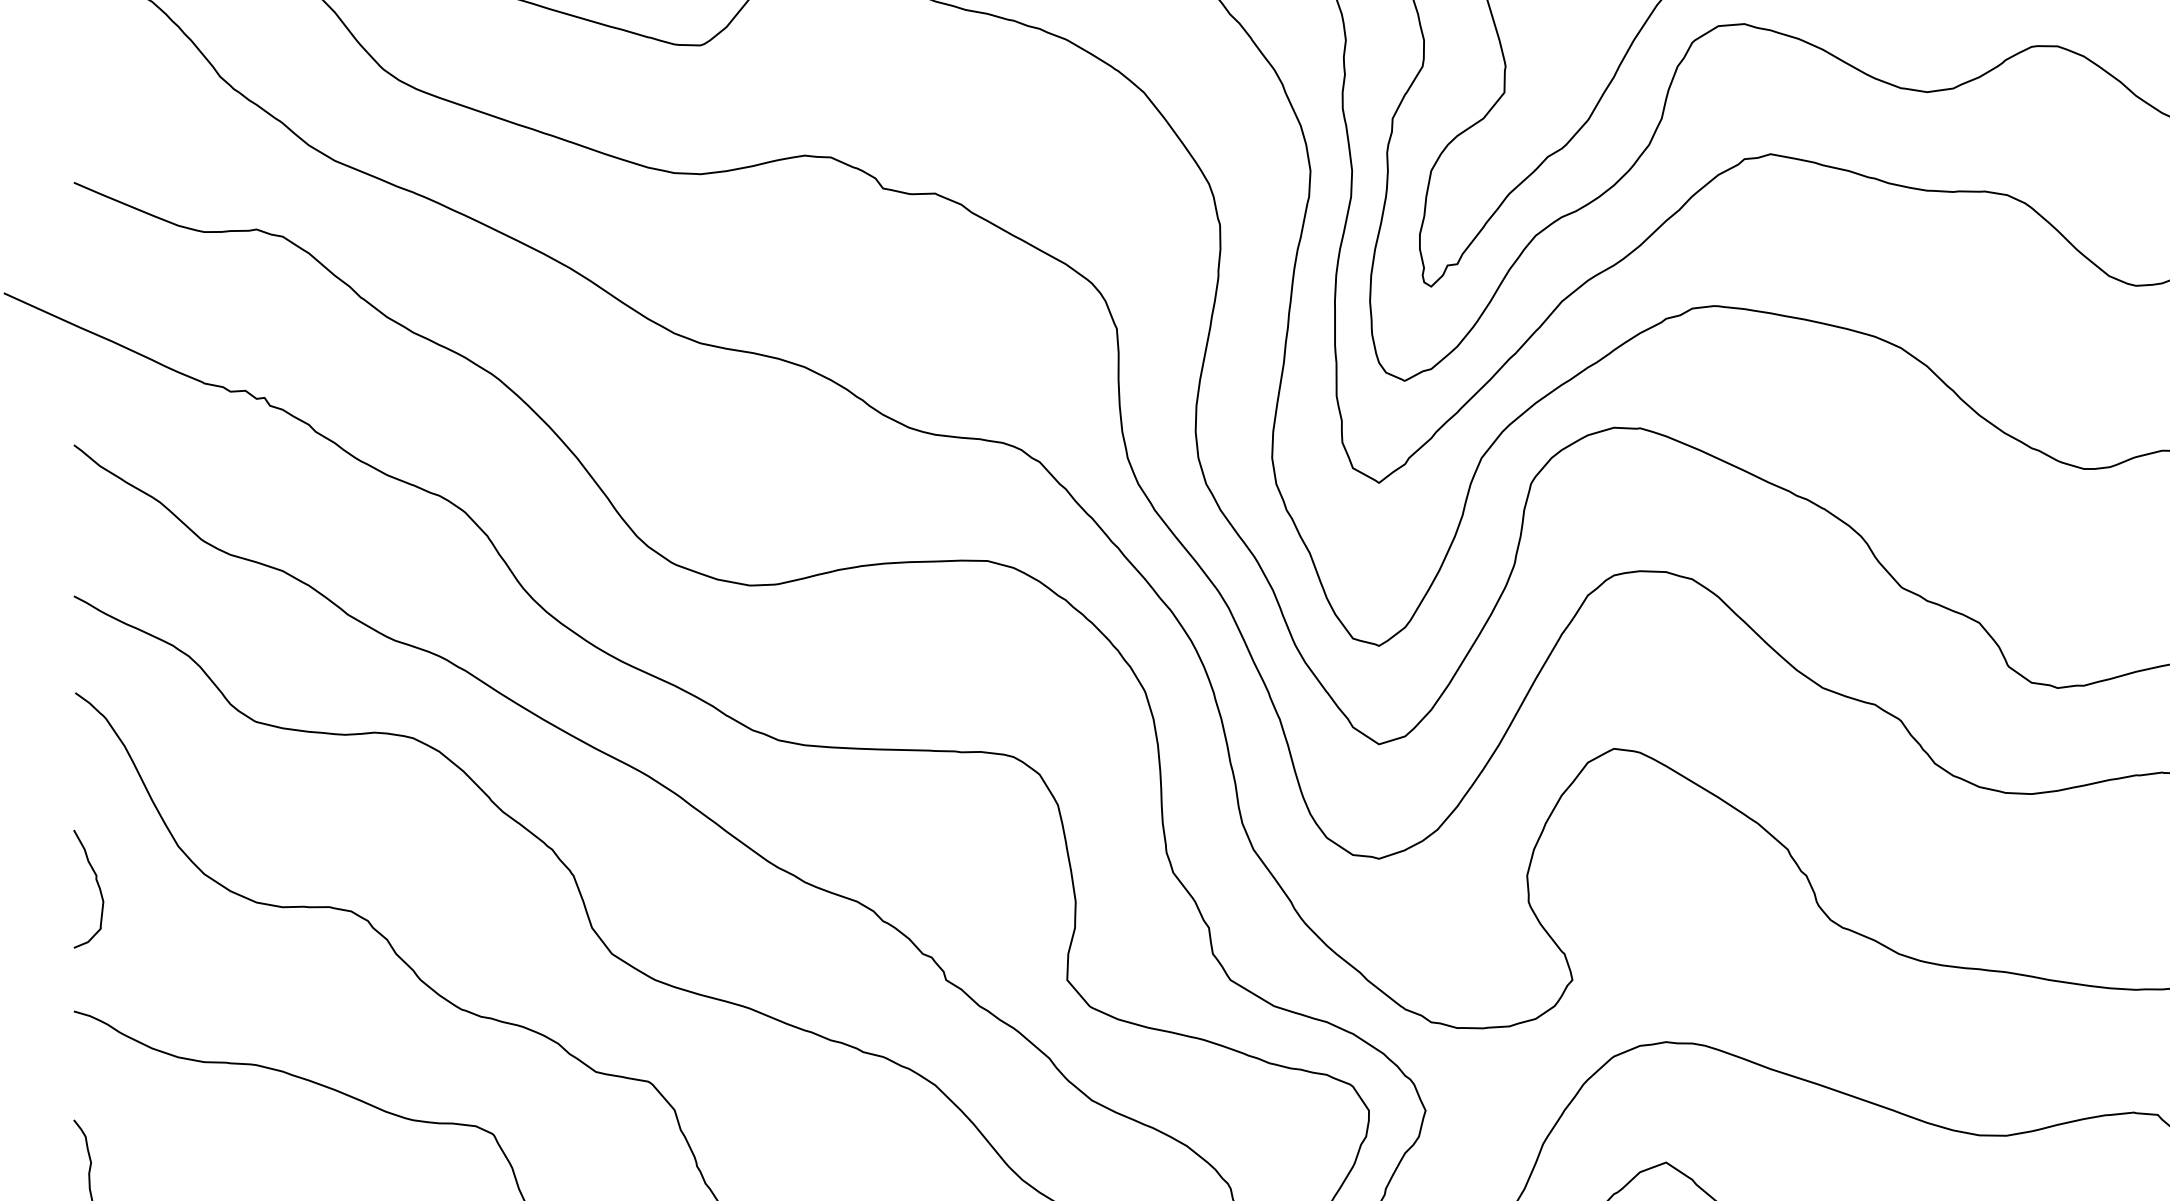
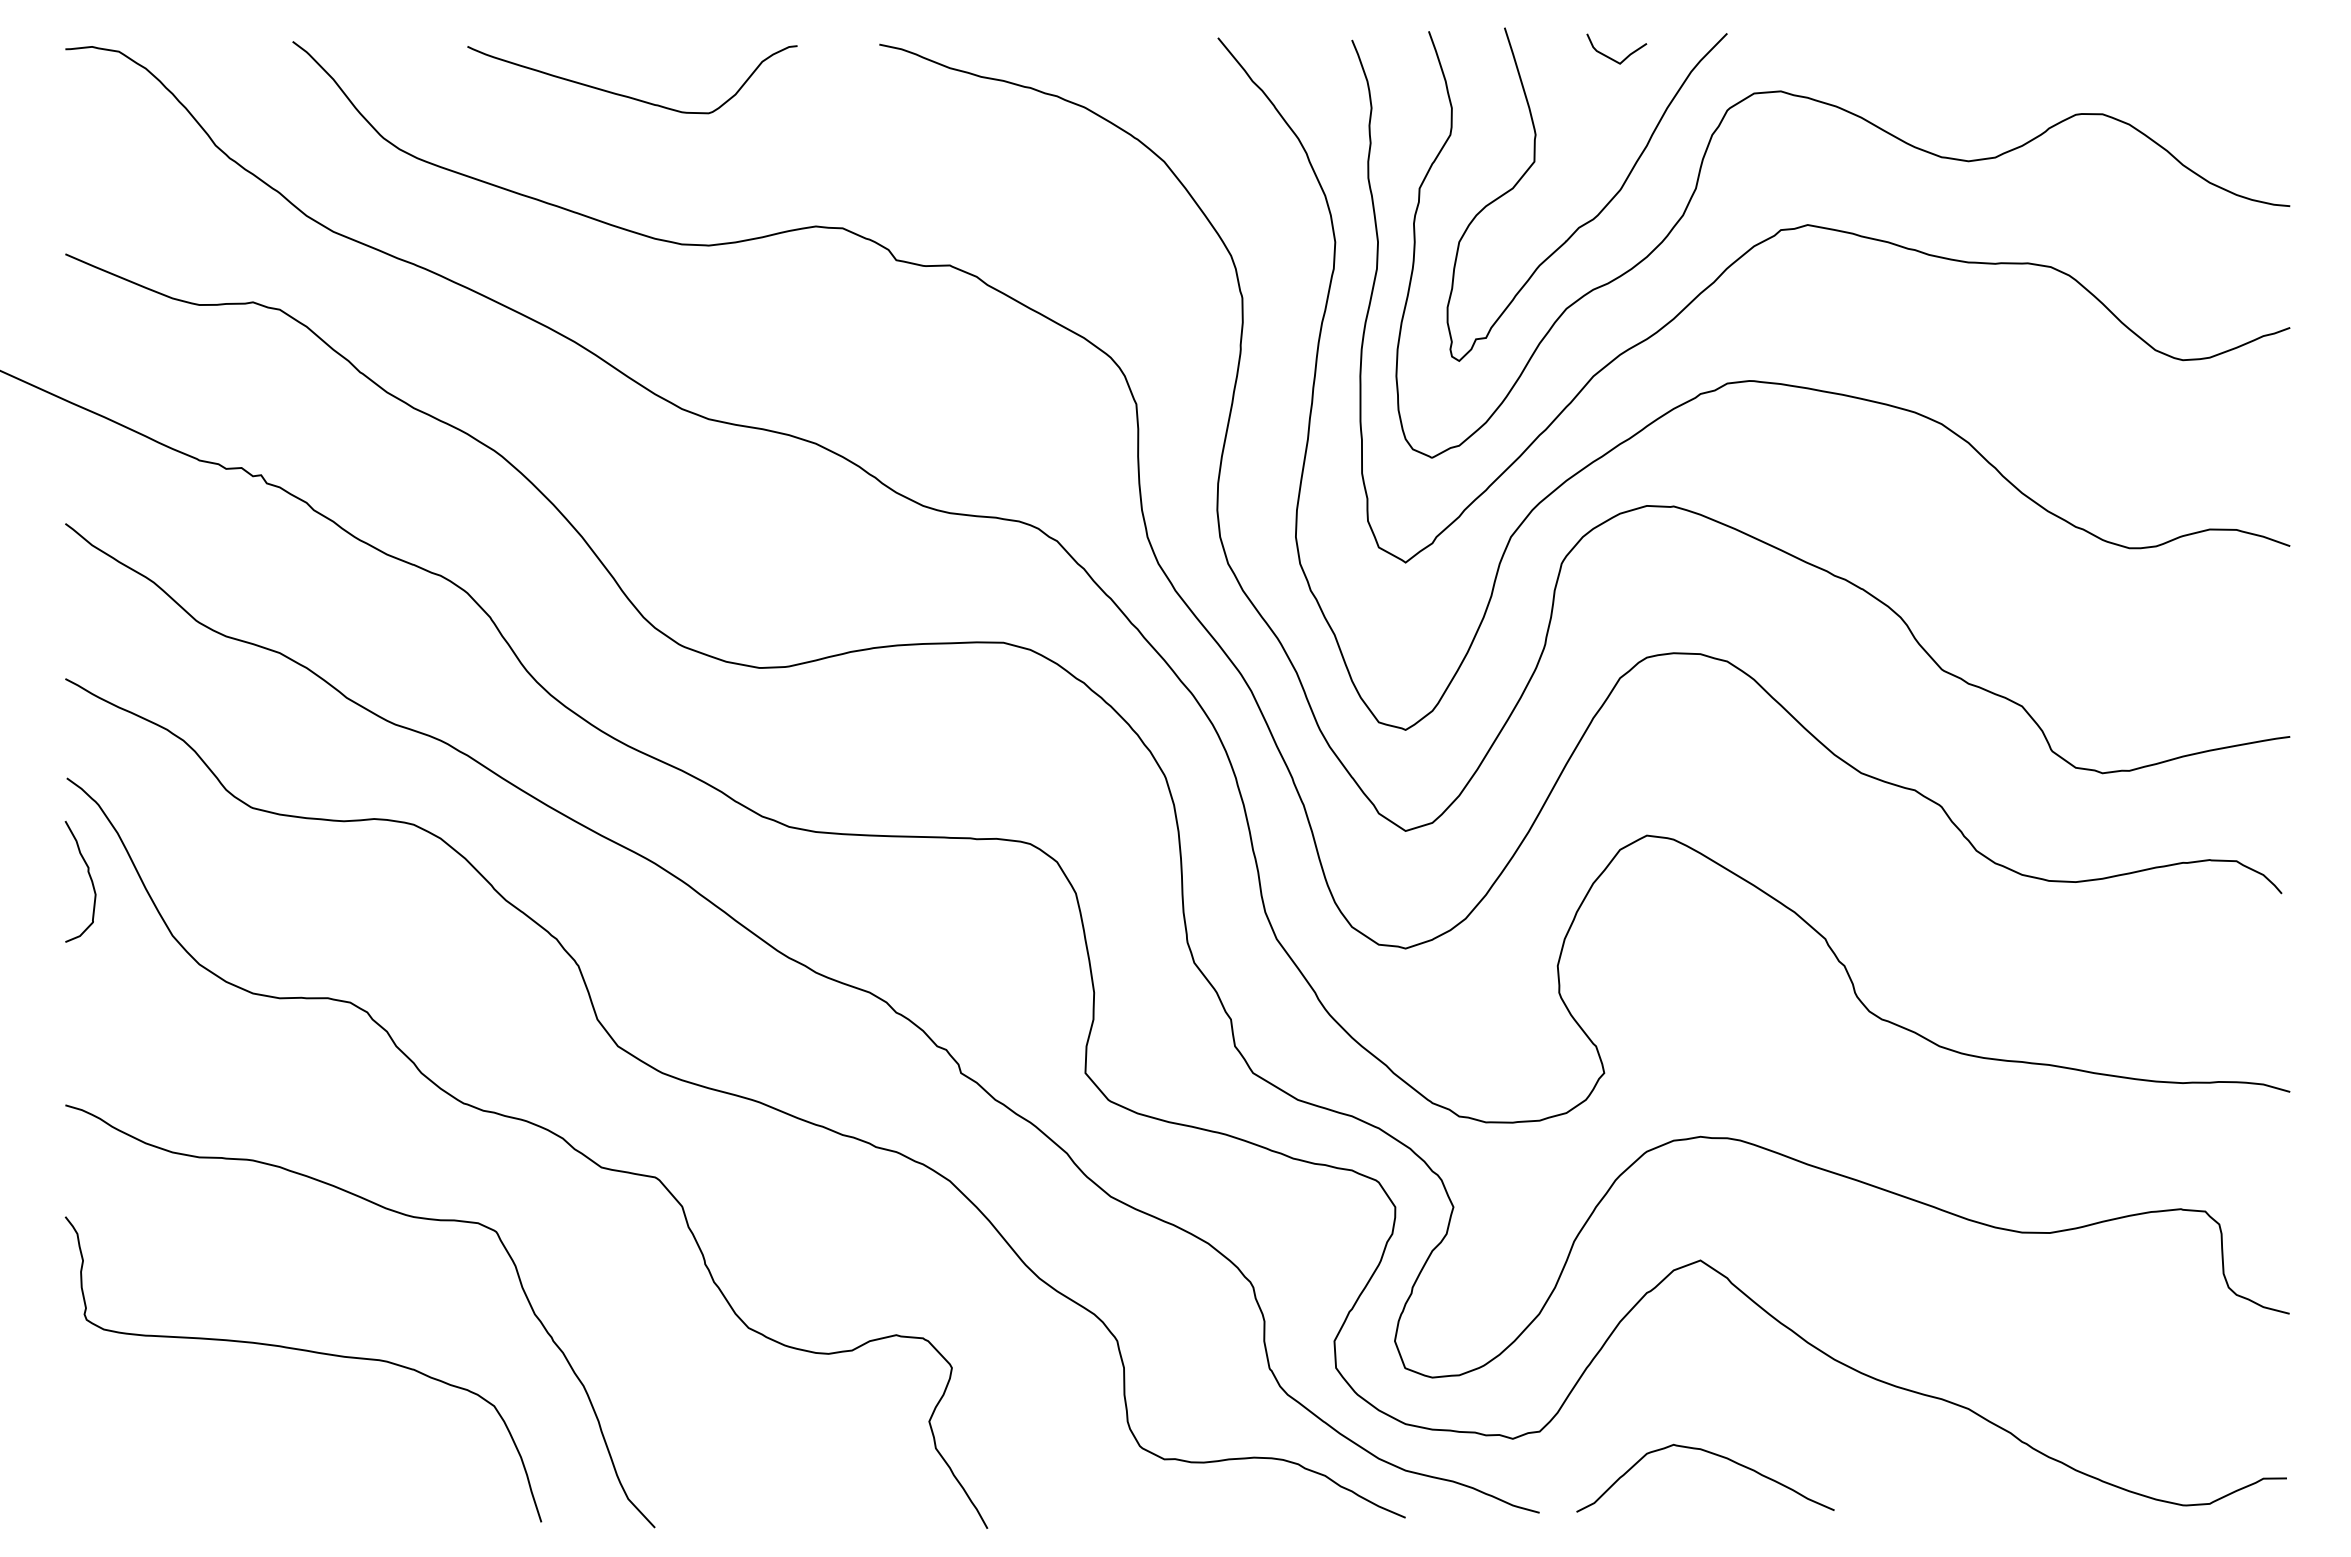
curve: (97, 885) -> (89, 877), moved

